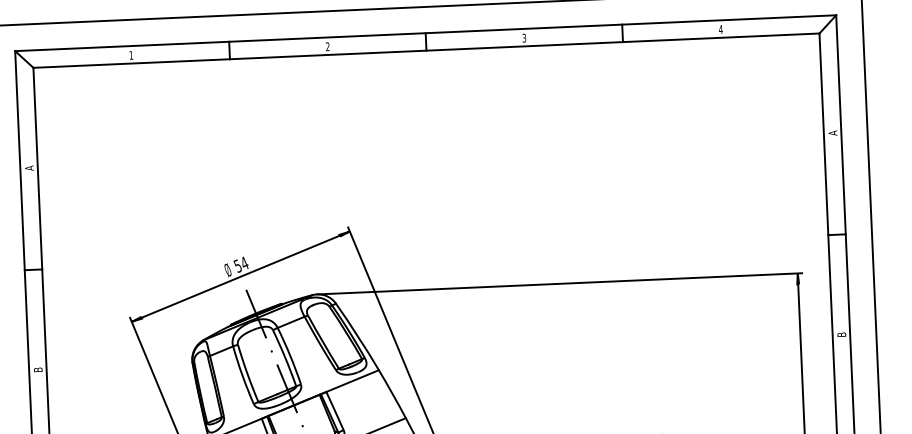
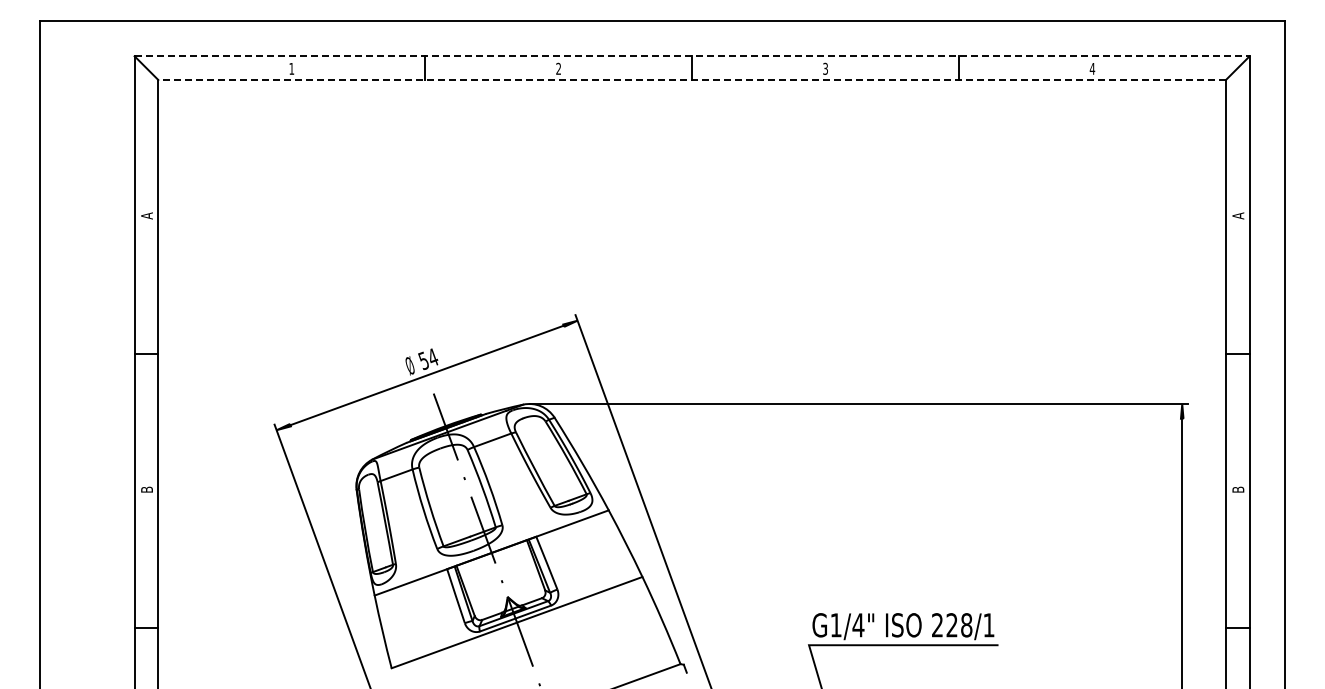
line: (425, 33) -> (692, 56), solid -> dashed
line: (426, 51) -> (692, 80), solid -> dashed

